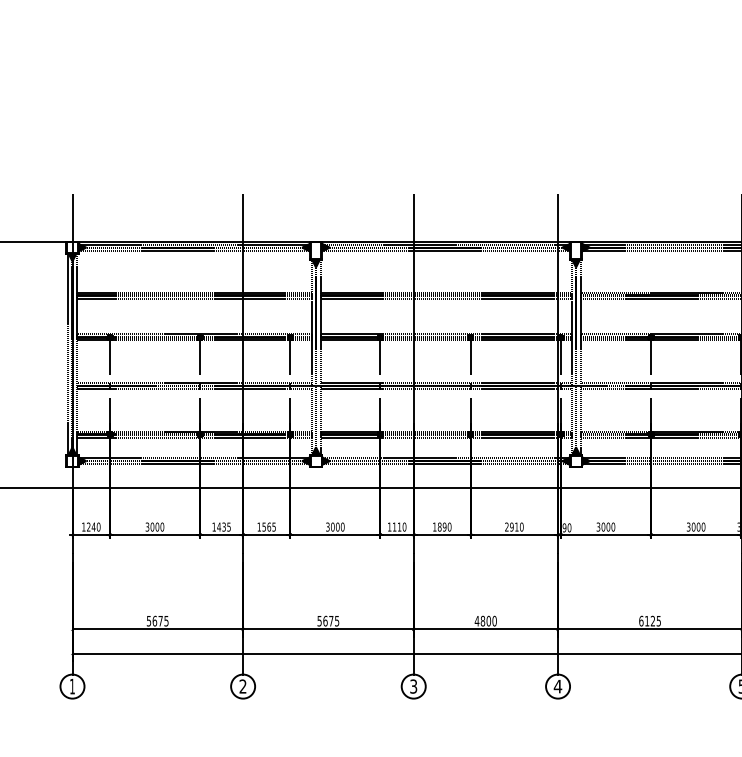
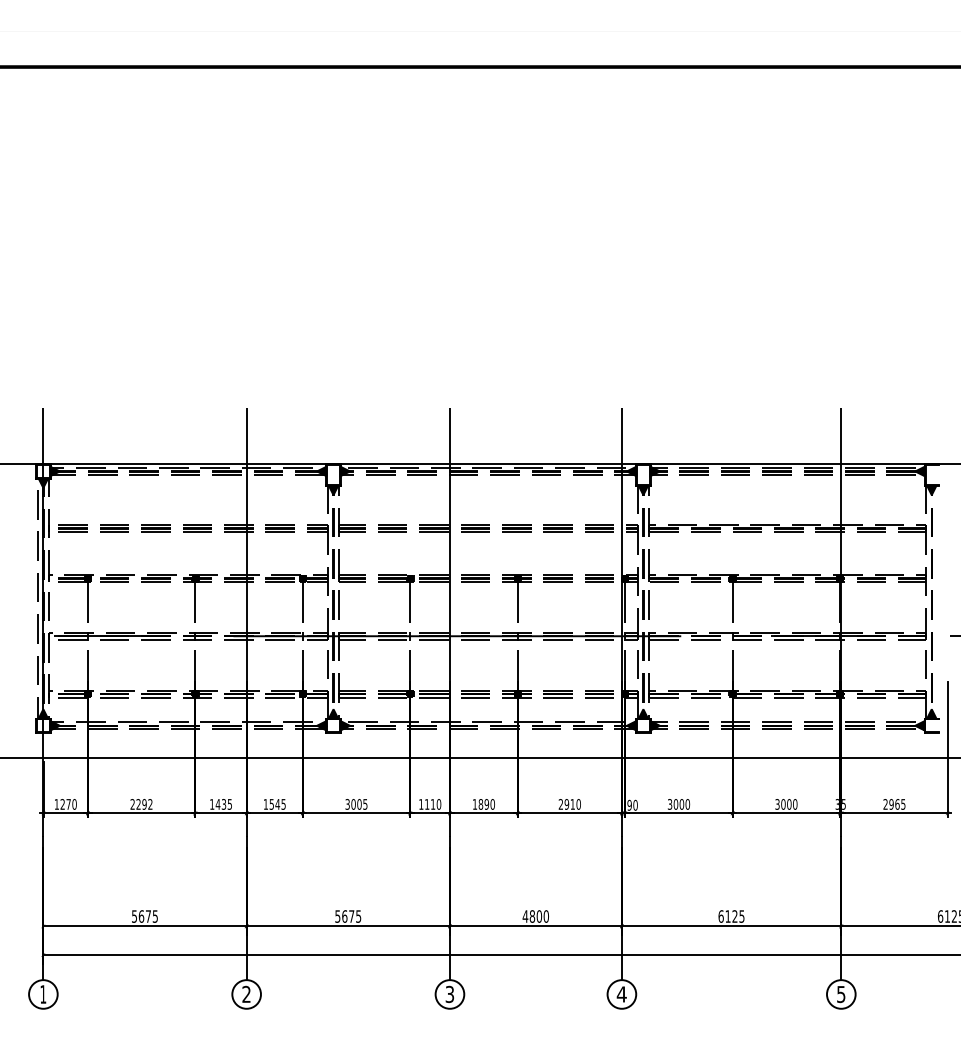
text: (93, 527) -> (68, 804), 1240 -> 1270
text: (154, 527) -> (141, 804), 3000 -> 2292
text: (268, 527) -> (277, 804), 1565 -> 1545
text: (342, 527) -> (365, 804), 3000 -> 3005

